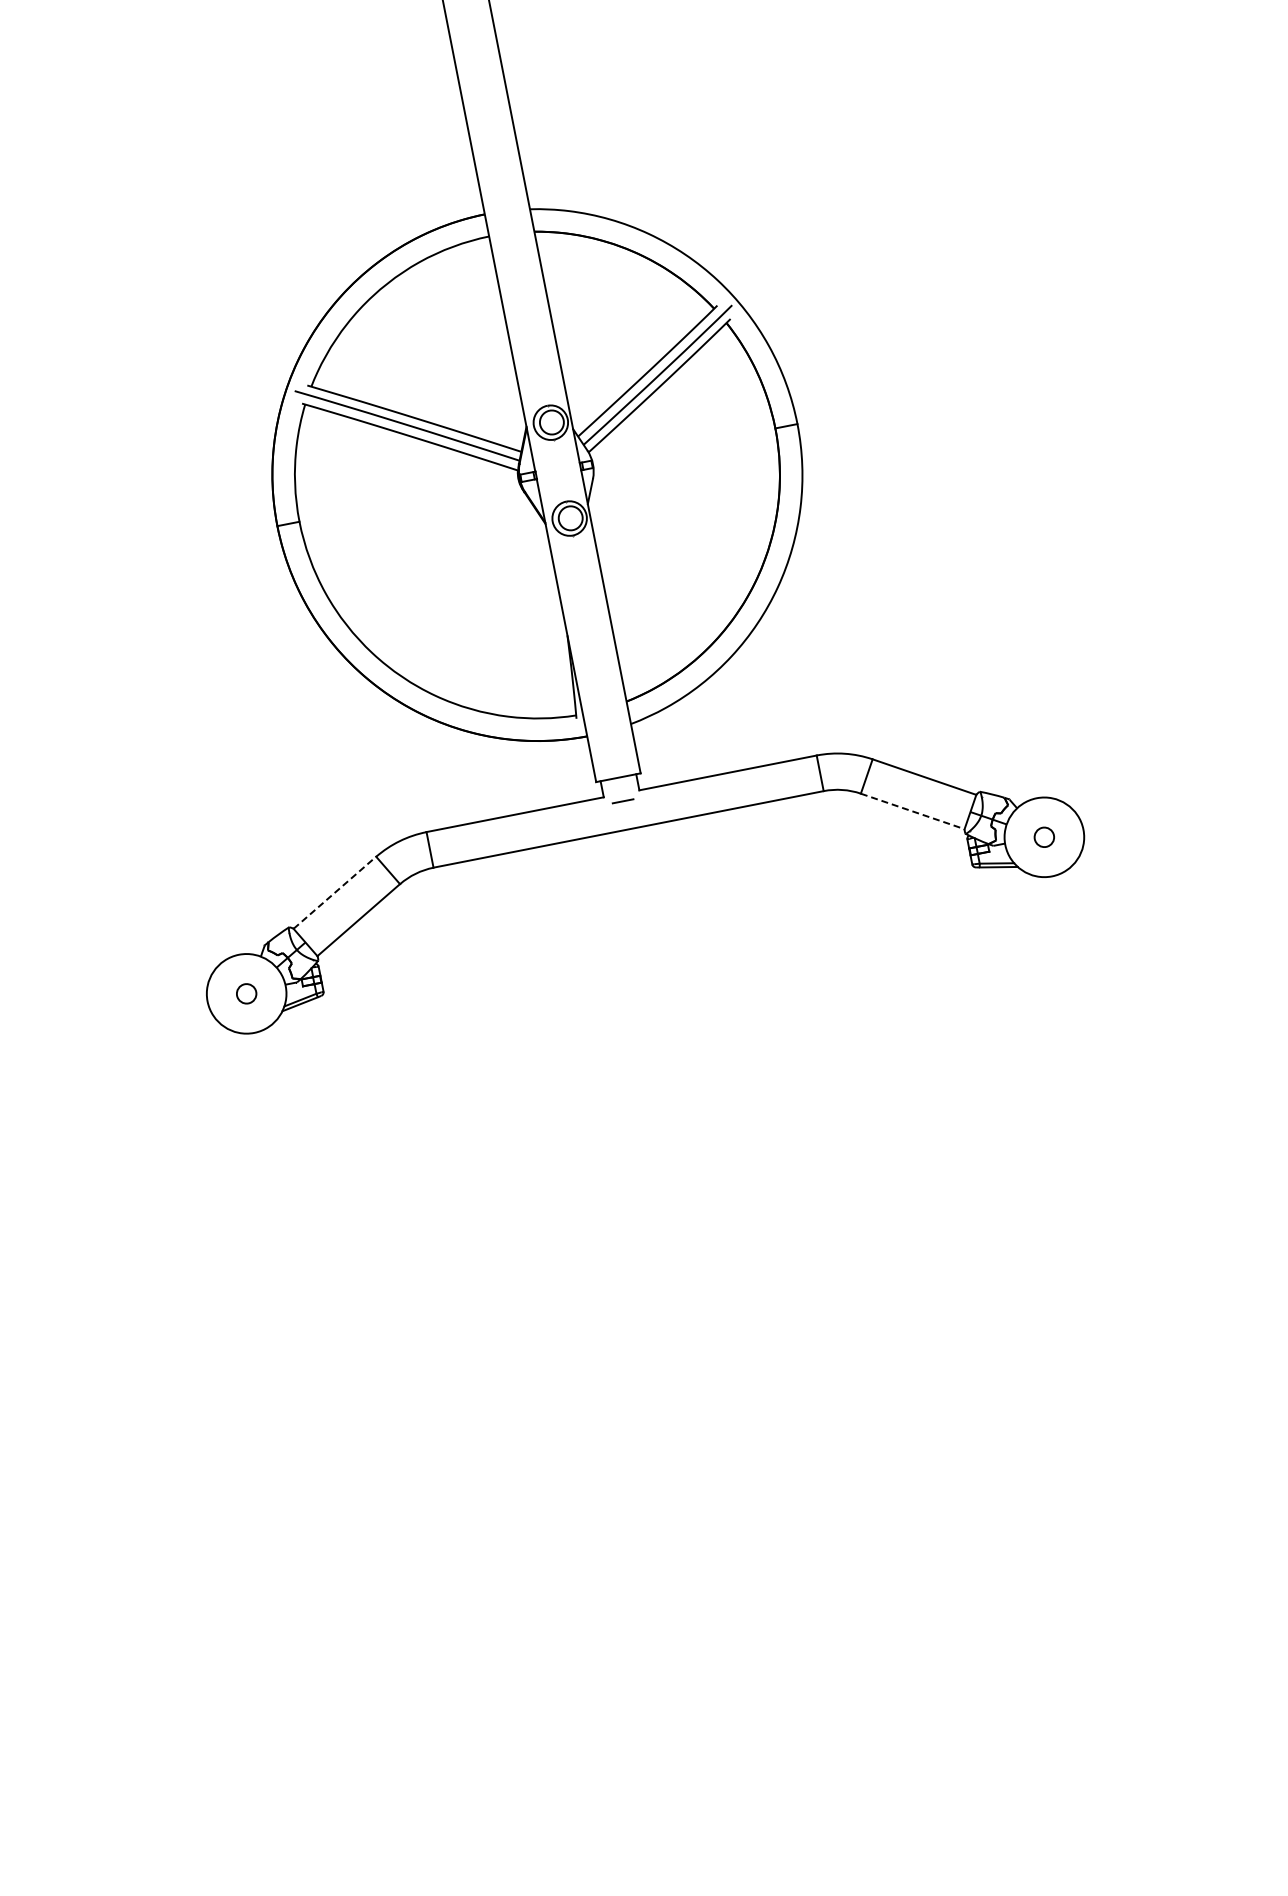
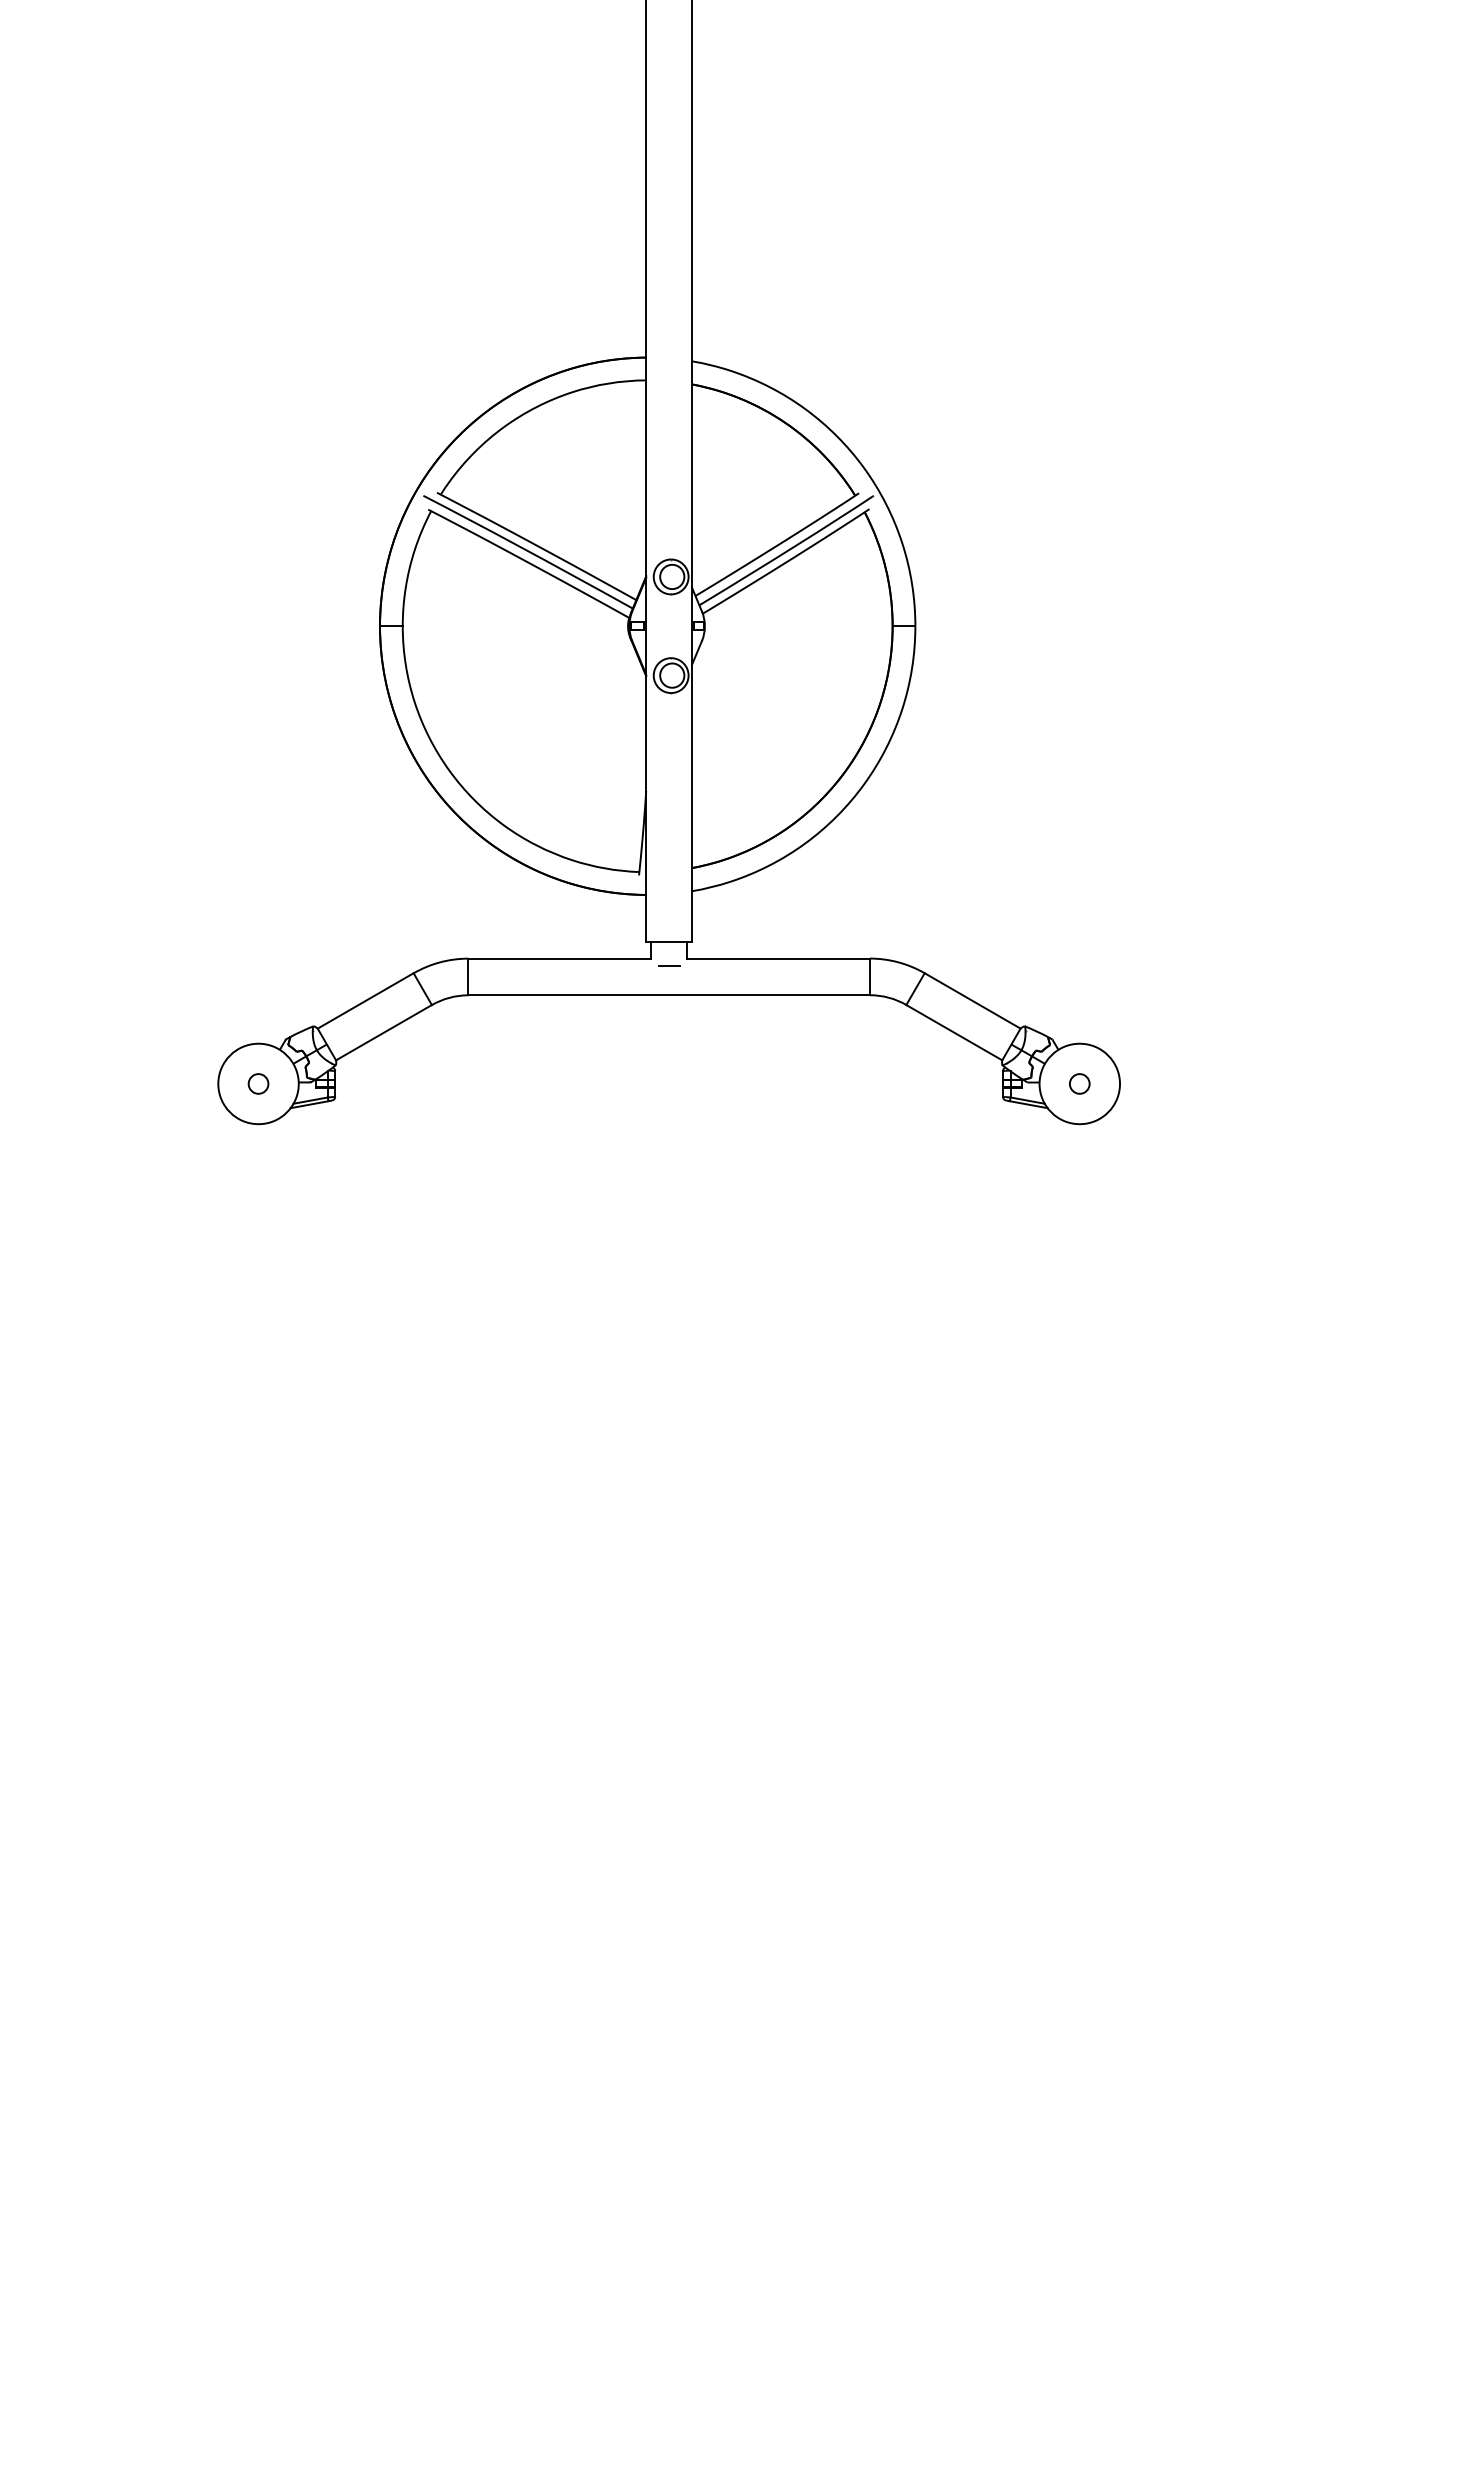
line: (912, 811) -> (954, 1032), dashed -> solid
line: (335, 892) -> (366, 1000), dashed -> solid

